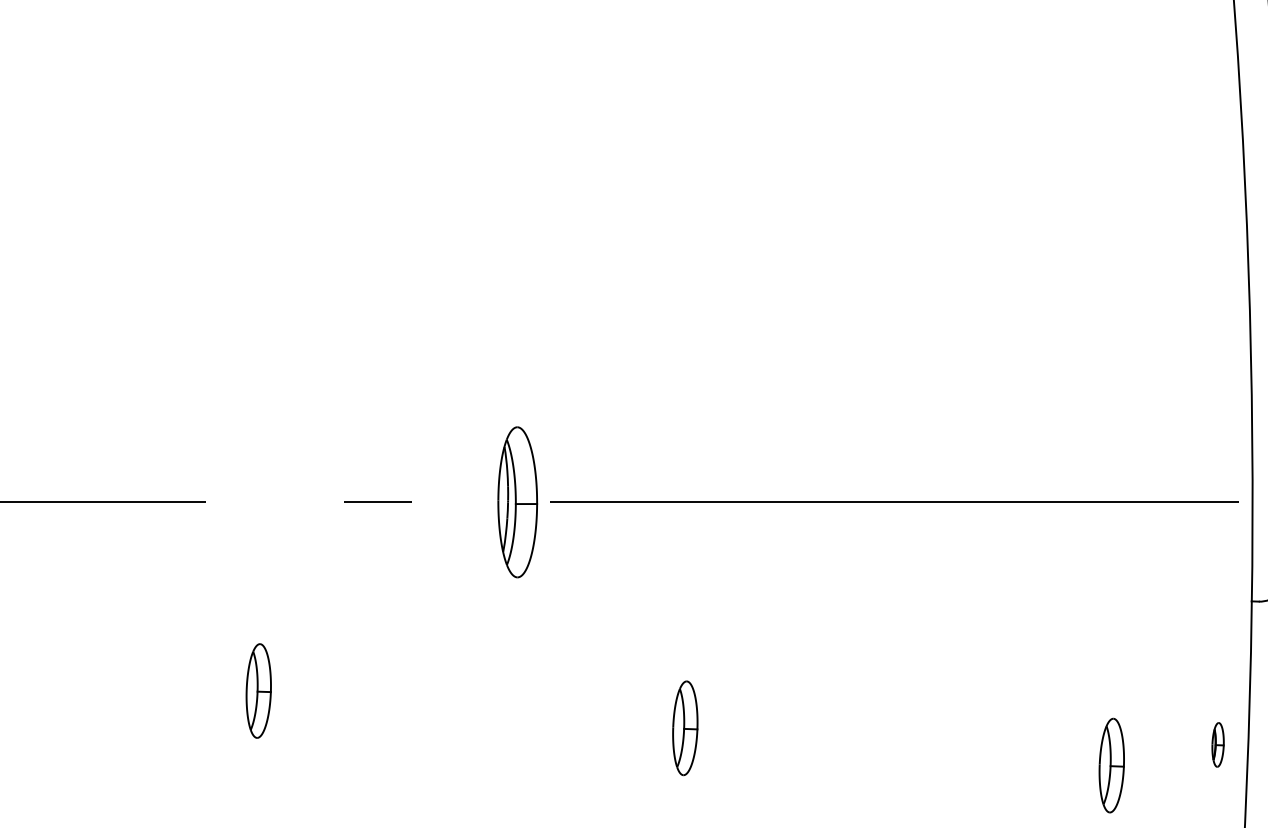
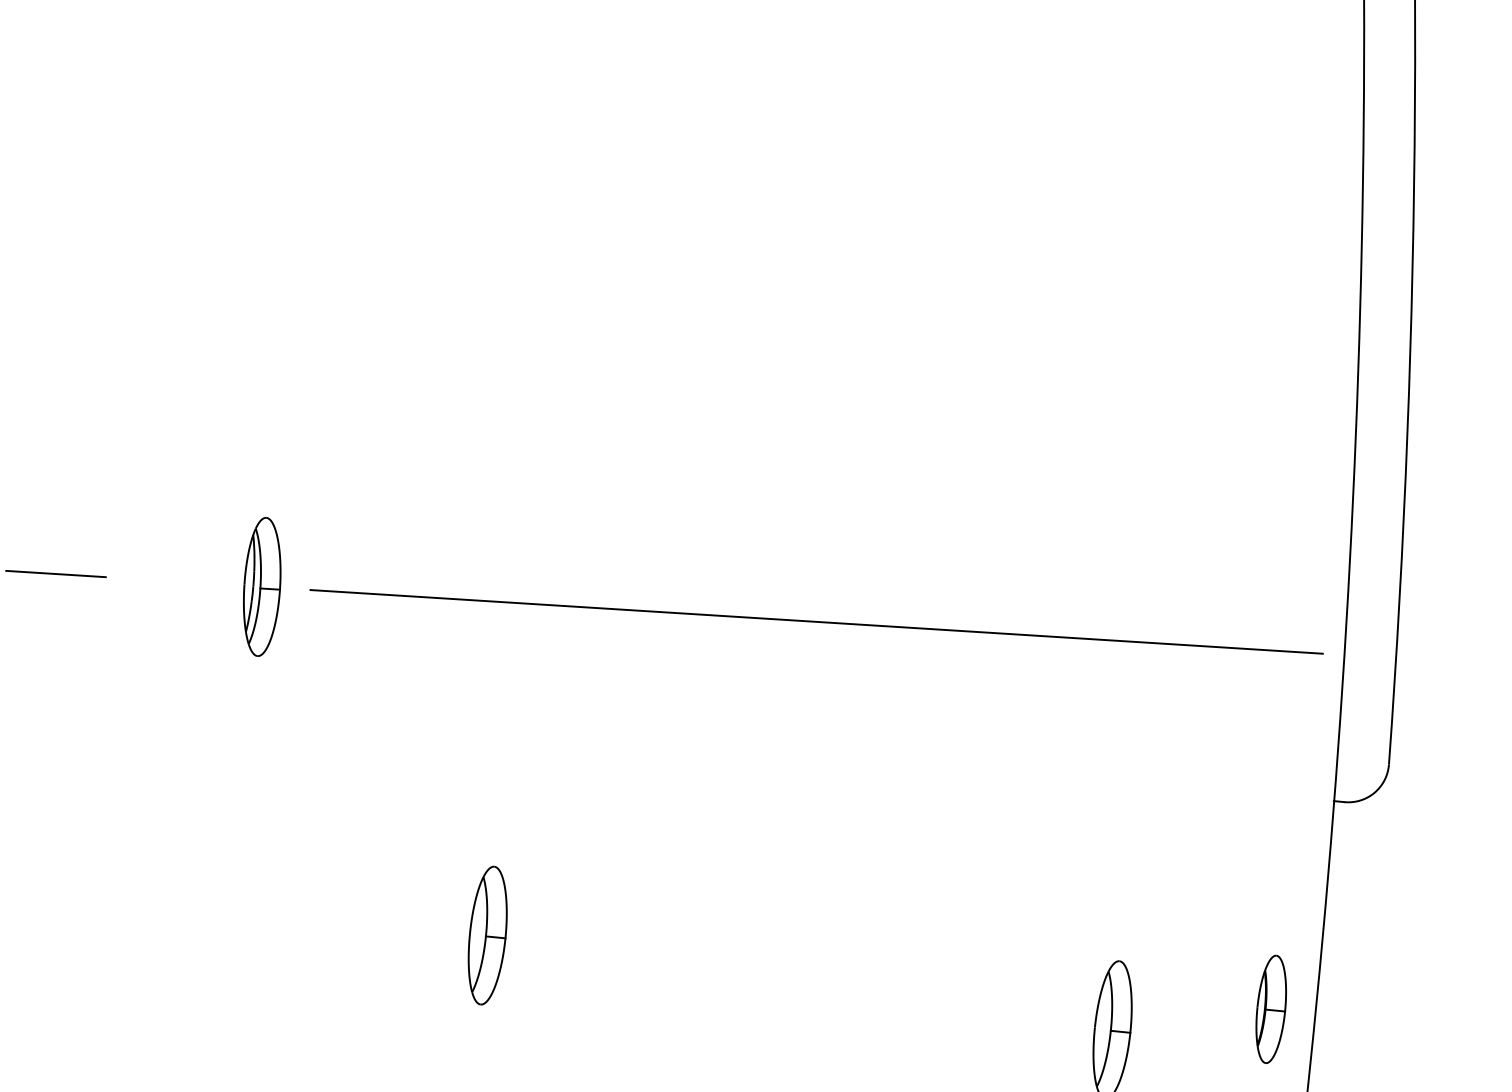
part: (518, 501) -> (263, 585), size x0.62
part: (1217, 744) -> (1270, 1008), size x1.67

